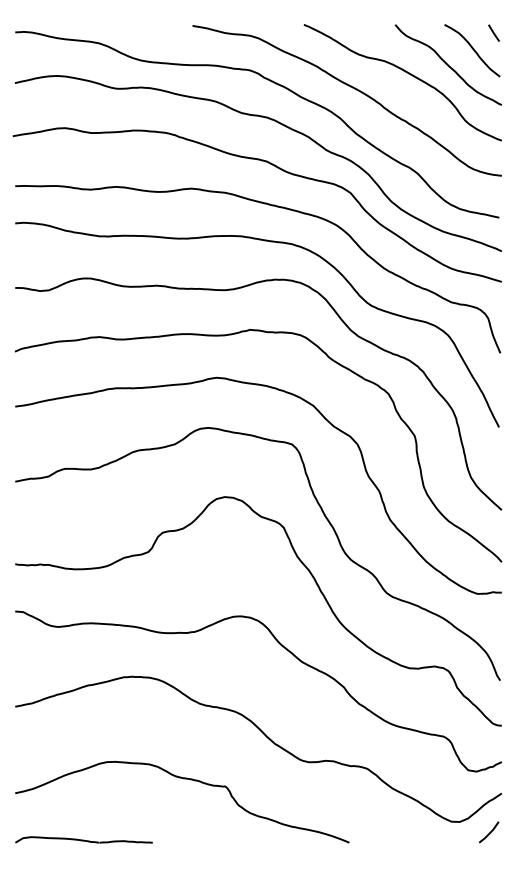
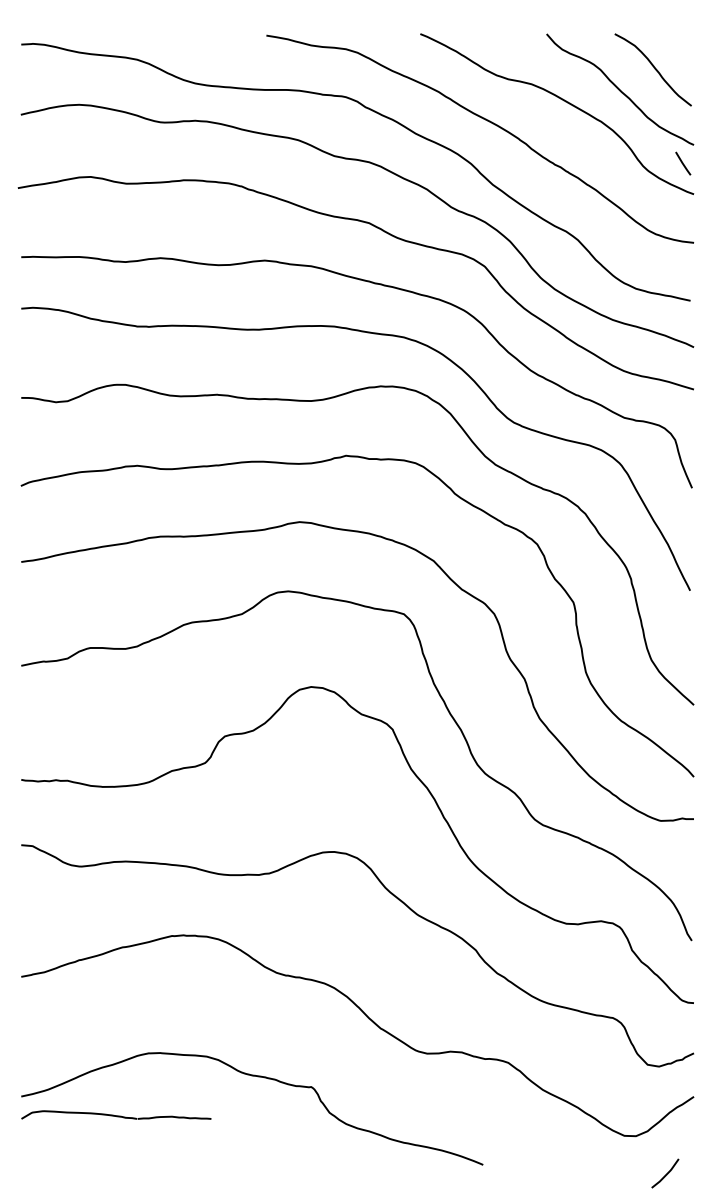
line: (494, 33) -> (683, 163), moved
line: (489, 832) -> (666, 1173), moved
part: (84, 839) -> (116, 1114), moved

